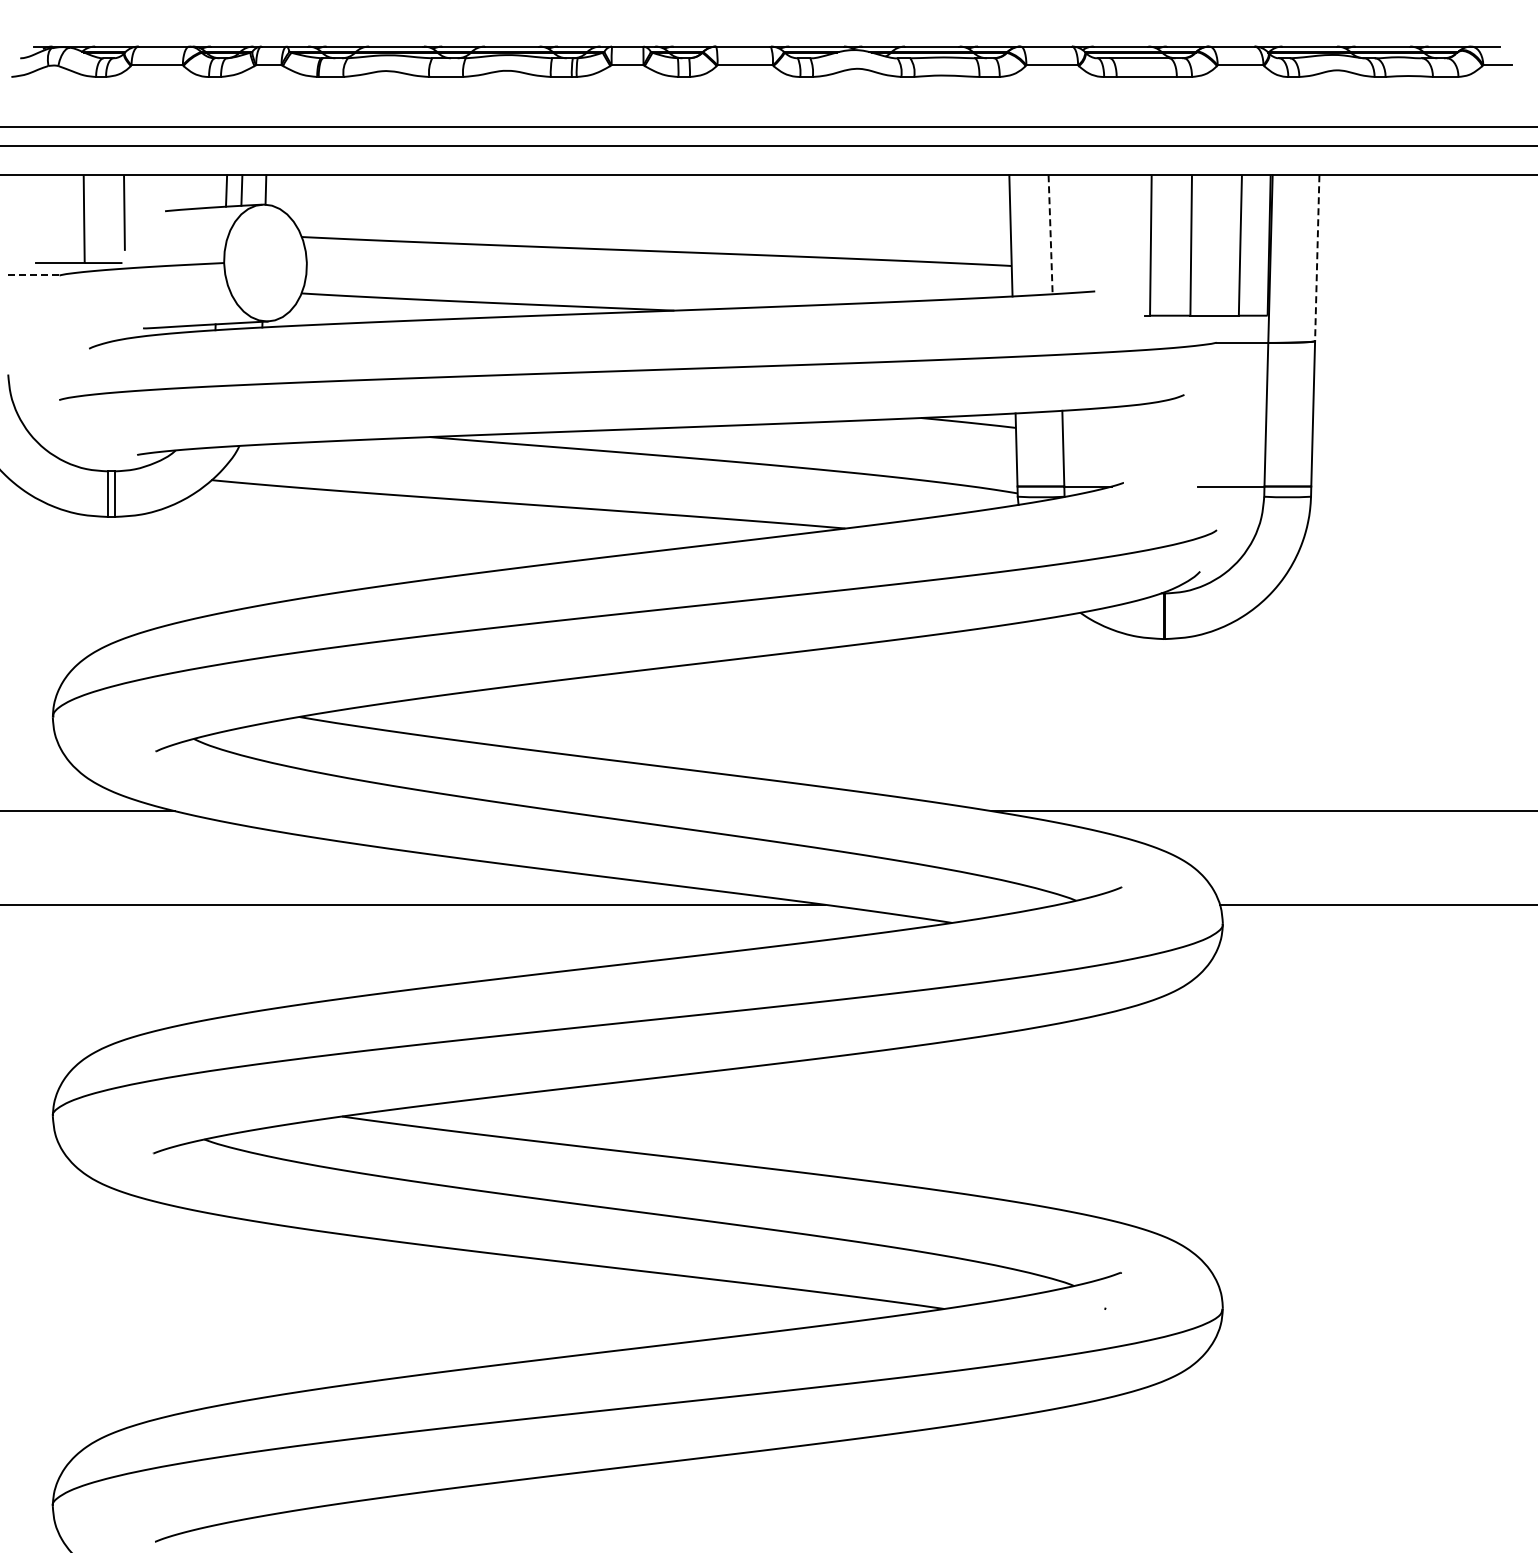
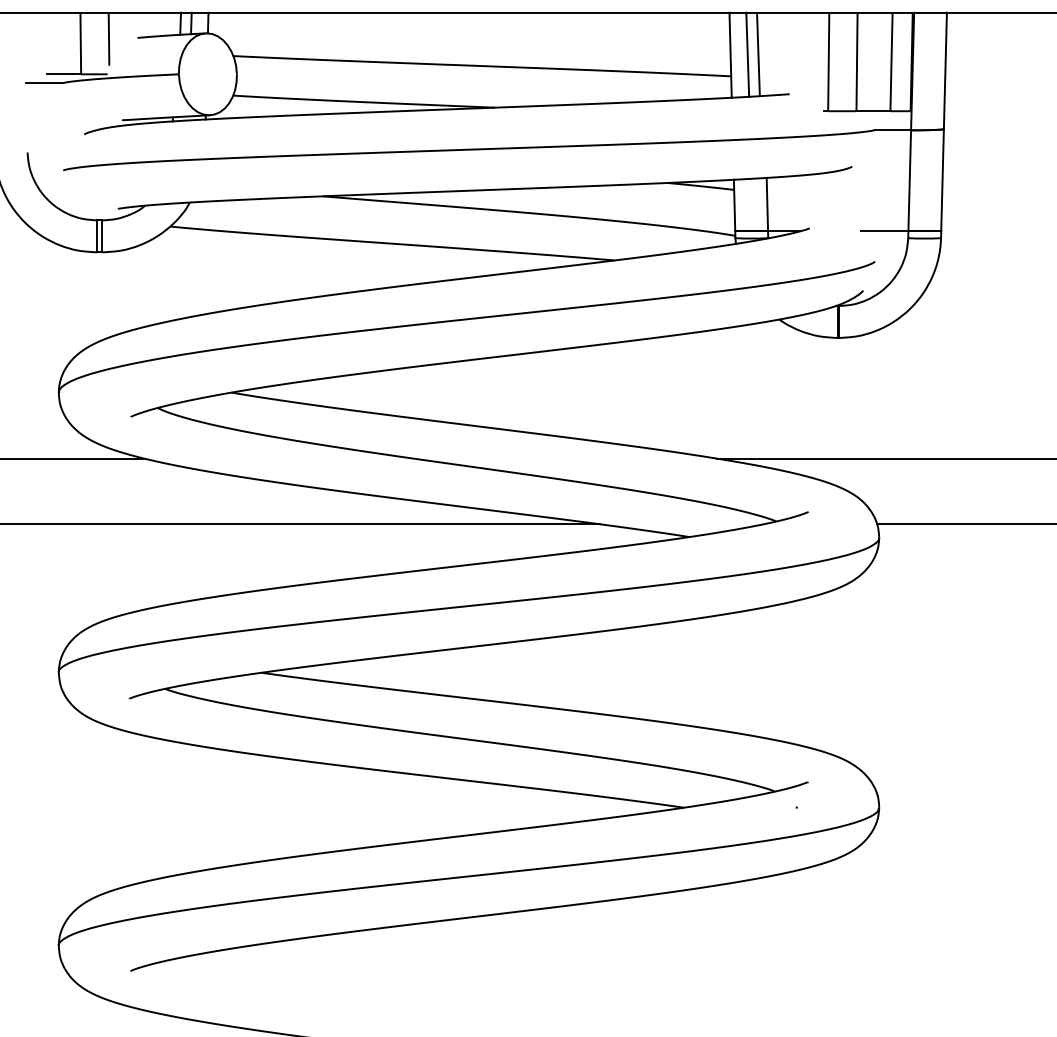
line: (1035, 235) -> (747, 54), added
line: (1050, 236) -> (758, 55), dashed -> solid
line: (1317, 258) -> (945, 71), dashed -> solid
line: (32, 274) -> (44, 82), dashed -> solid

